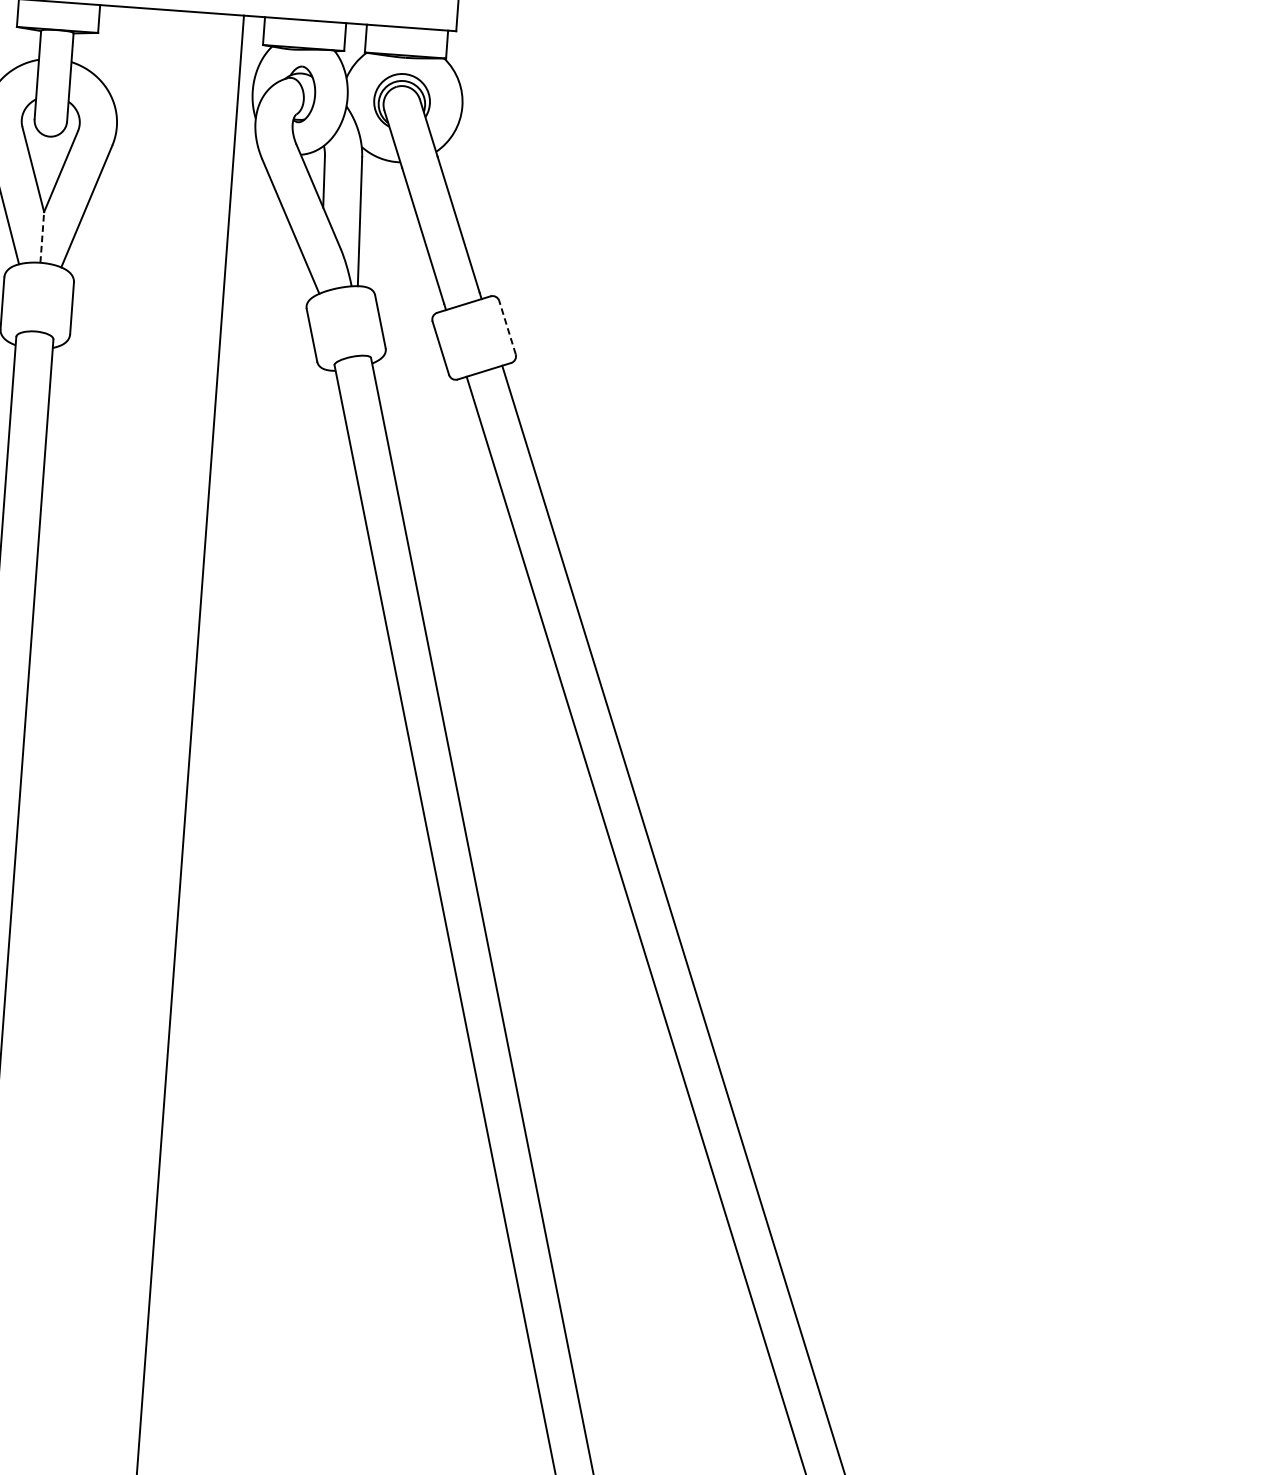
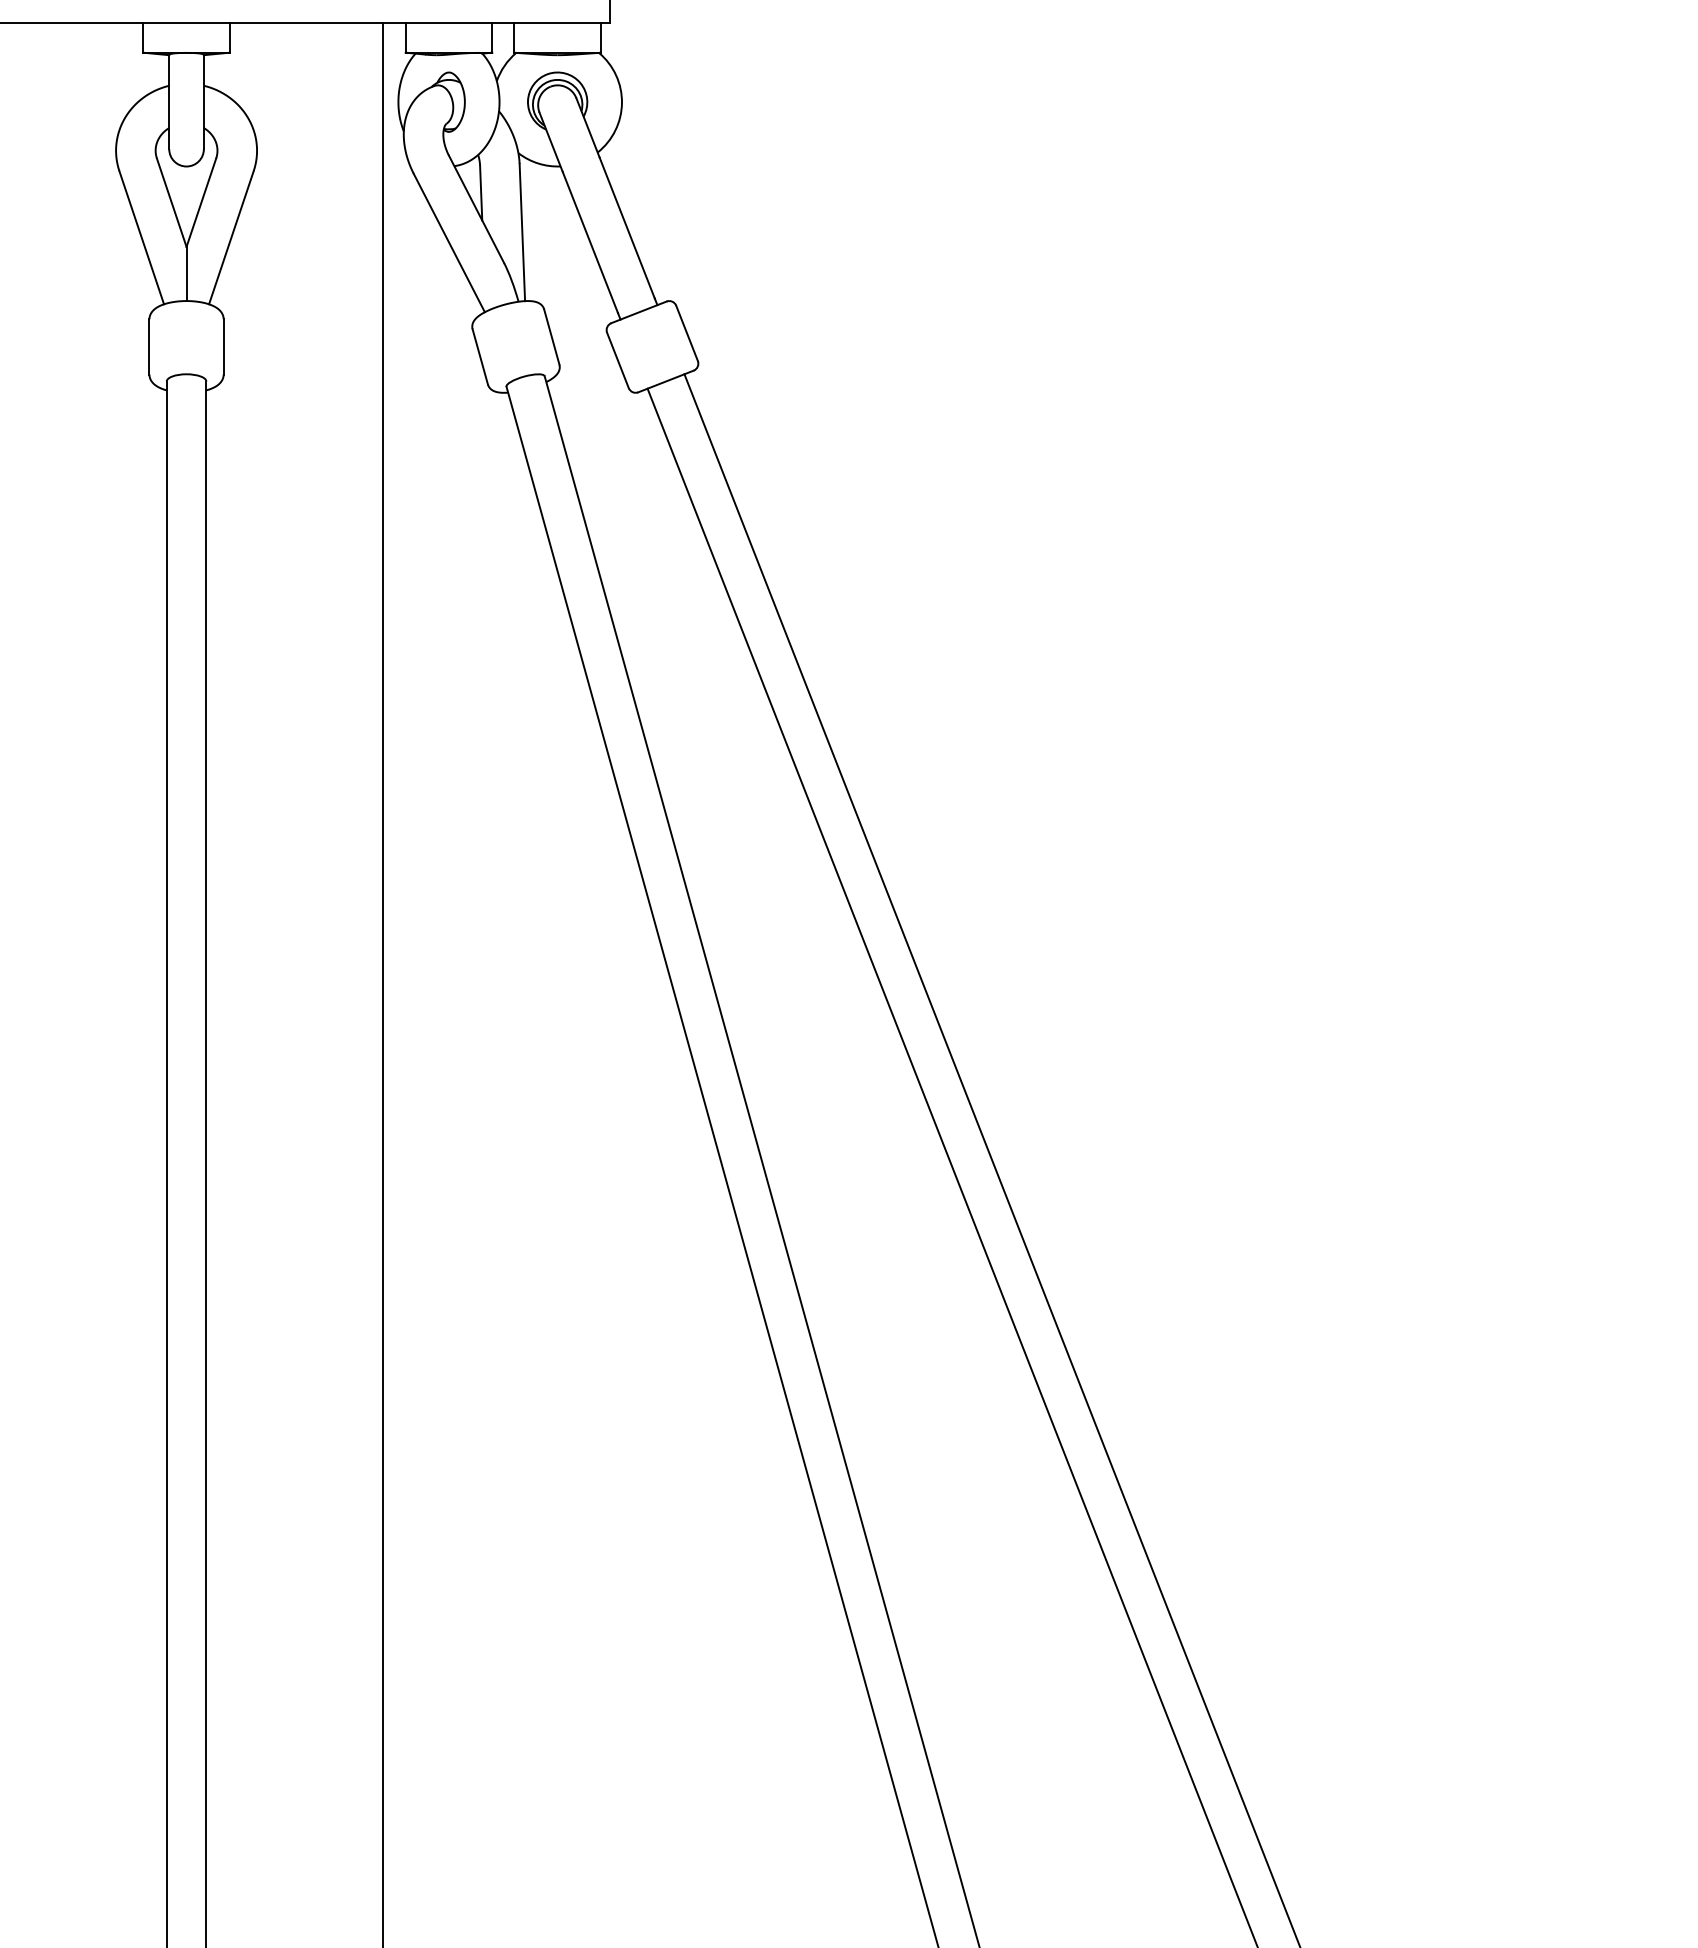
line: (42, 236) -> (186, 273), dashed -> solid
line: (507, 327) -> (687, 333), dashed -> solid

